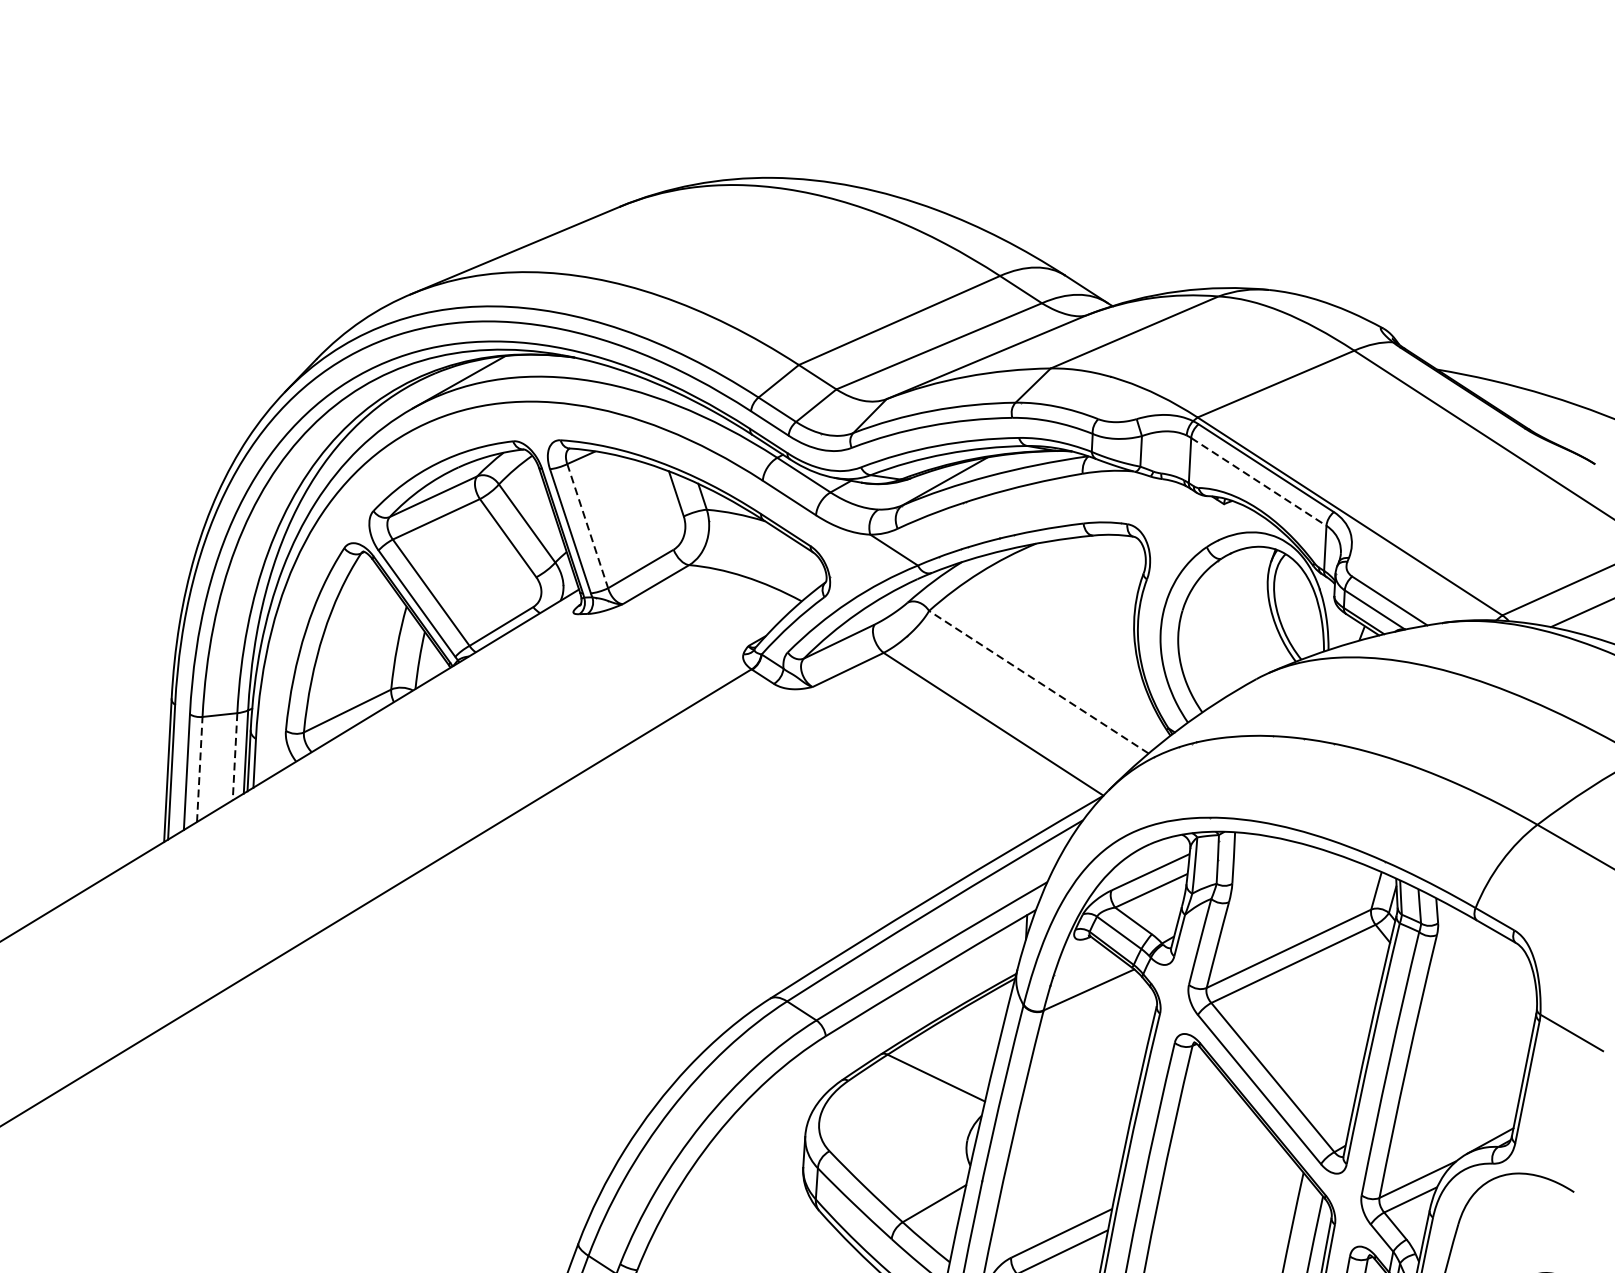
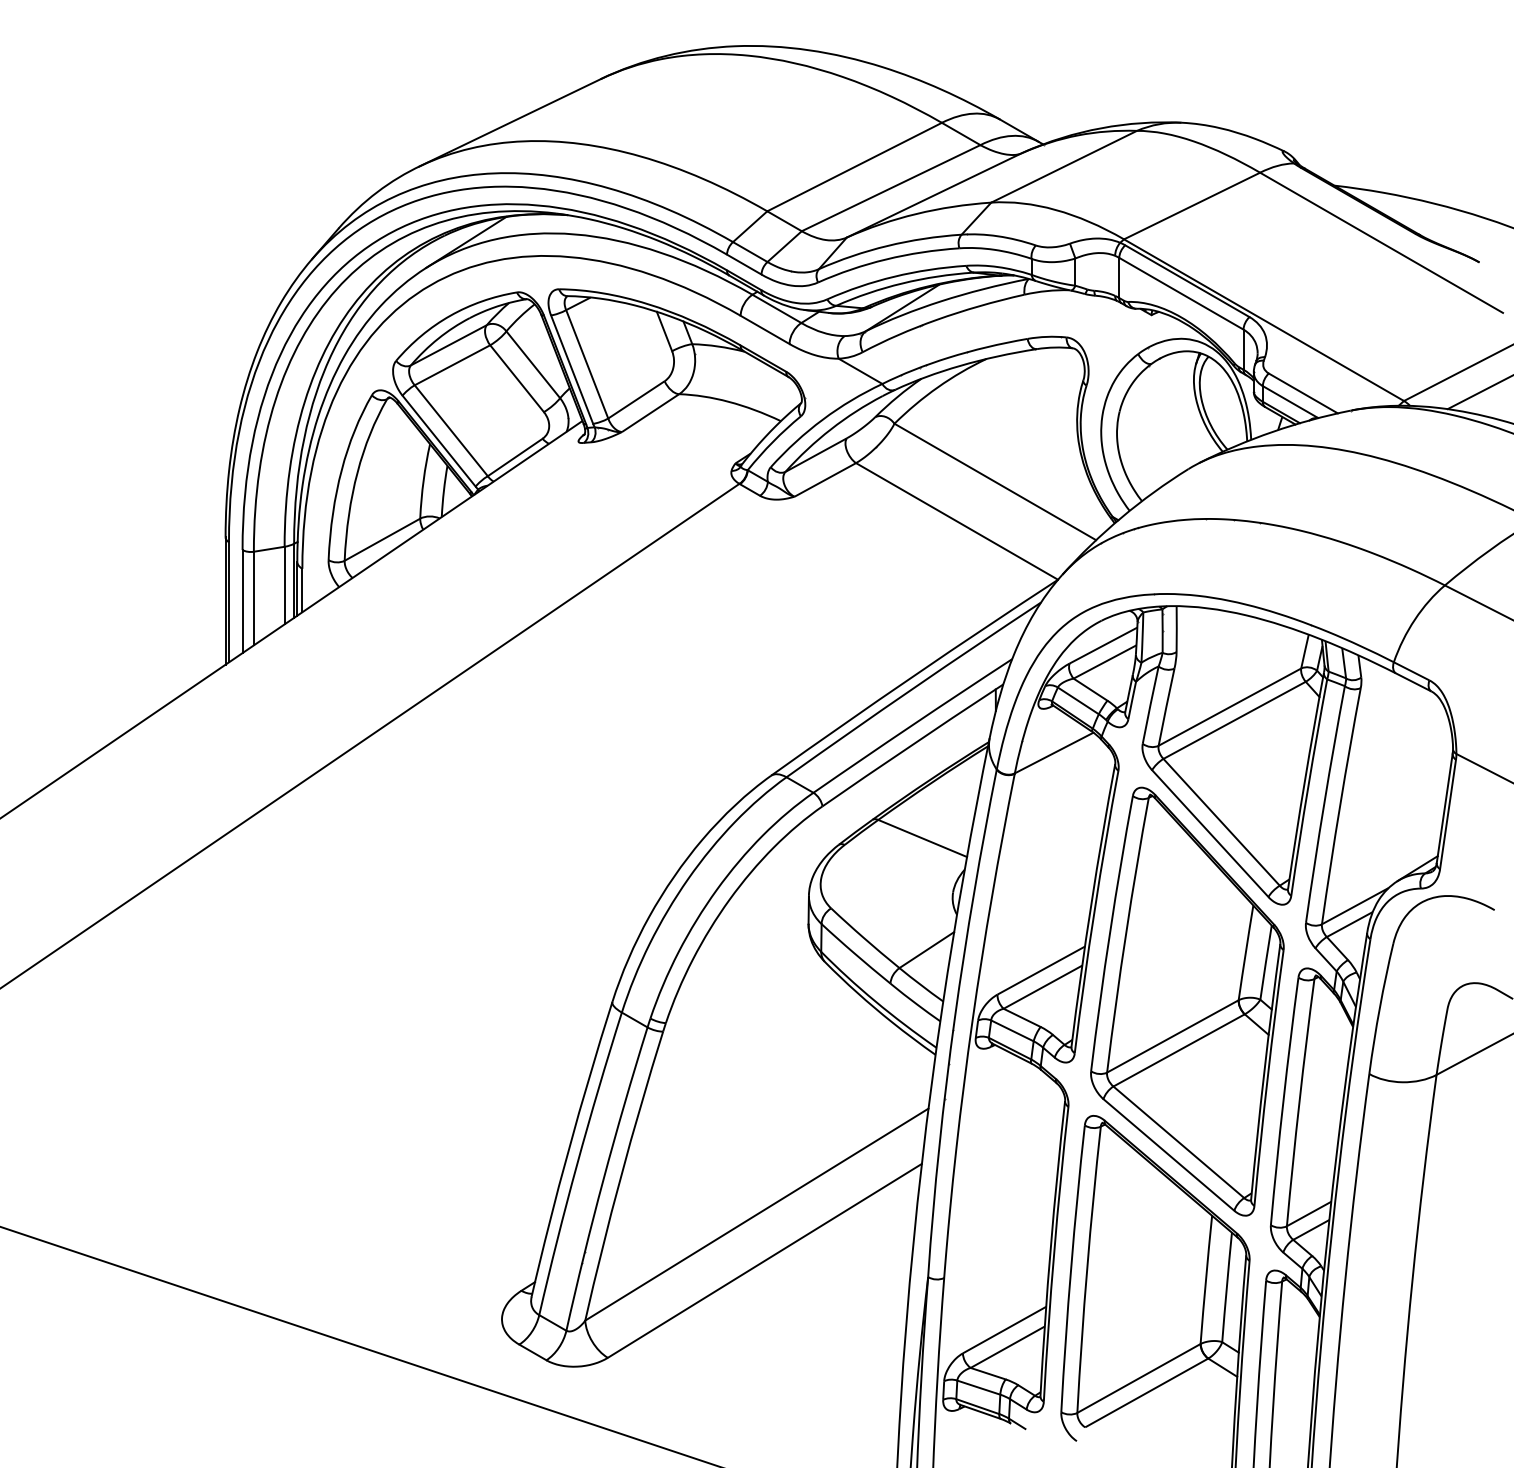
line: (1258, 481) -> (1181, 293), dashed -> solid
line: (588, 526) -> (587, 364), dashed -> solid
line: (1037, 681) -> (994, 481), dashed -> solid
line: (234, 756) -> (284, 585), dashed -> solid
line: (199, 769) -> (253, 598), dashed -> solid

